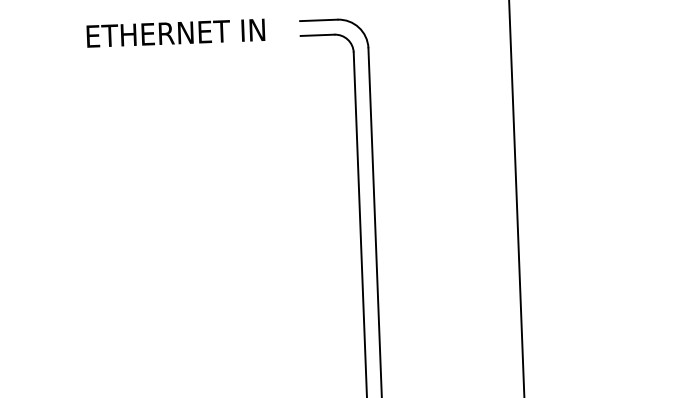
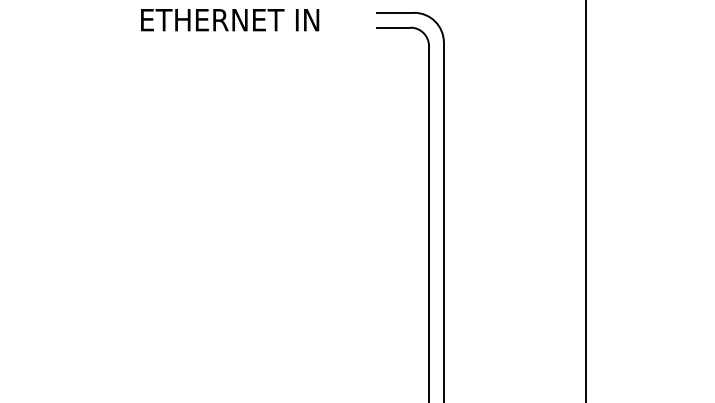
text: (176, 33) -> (230, 20), moved

